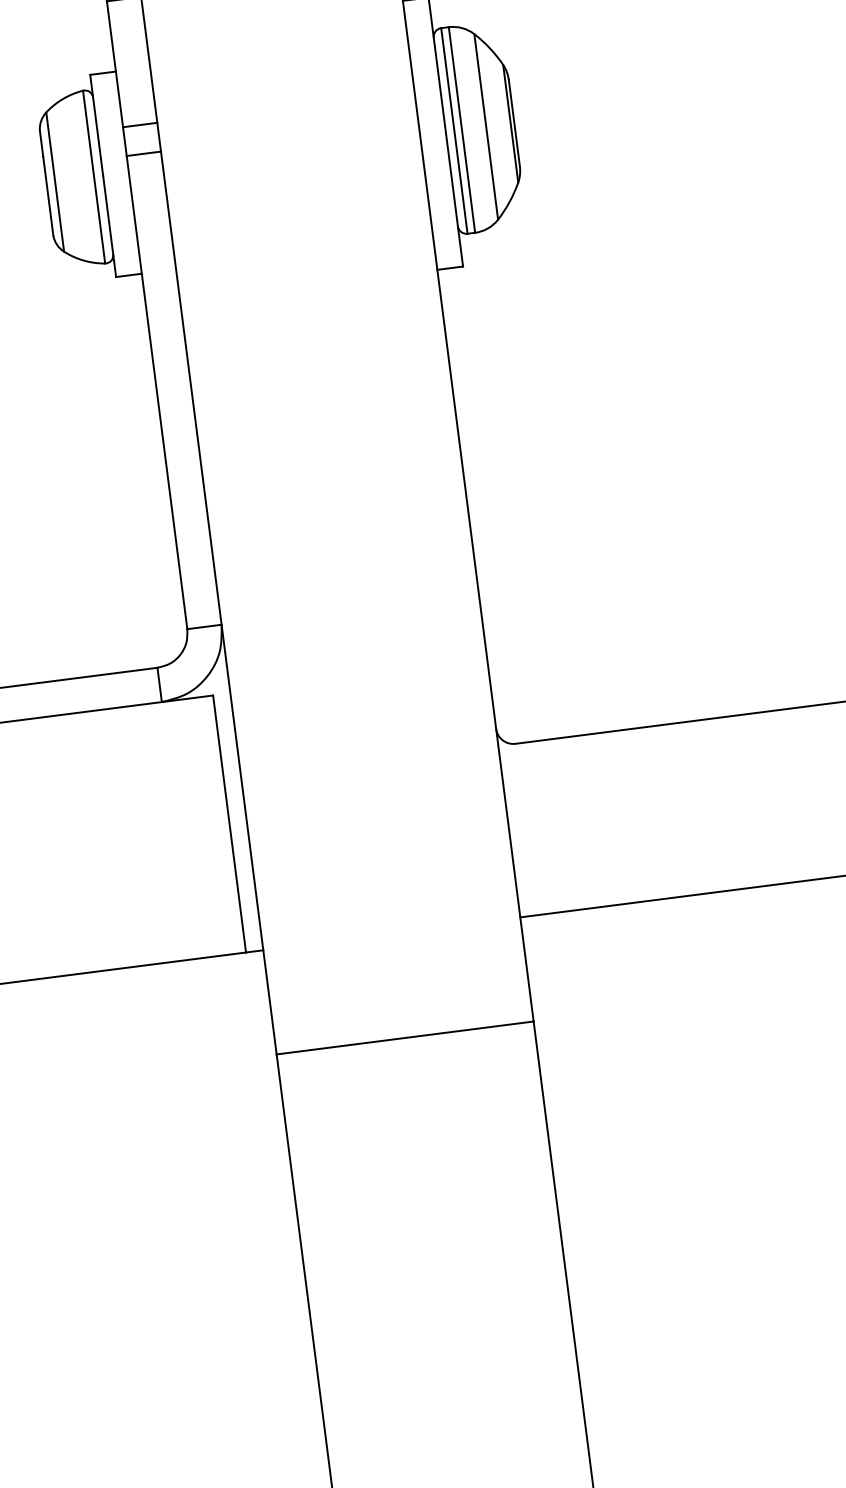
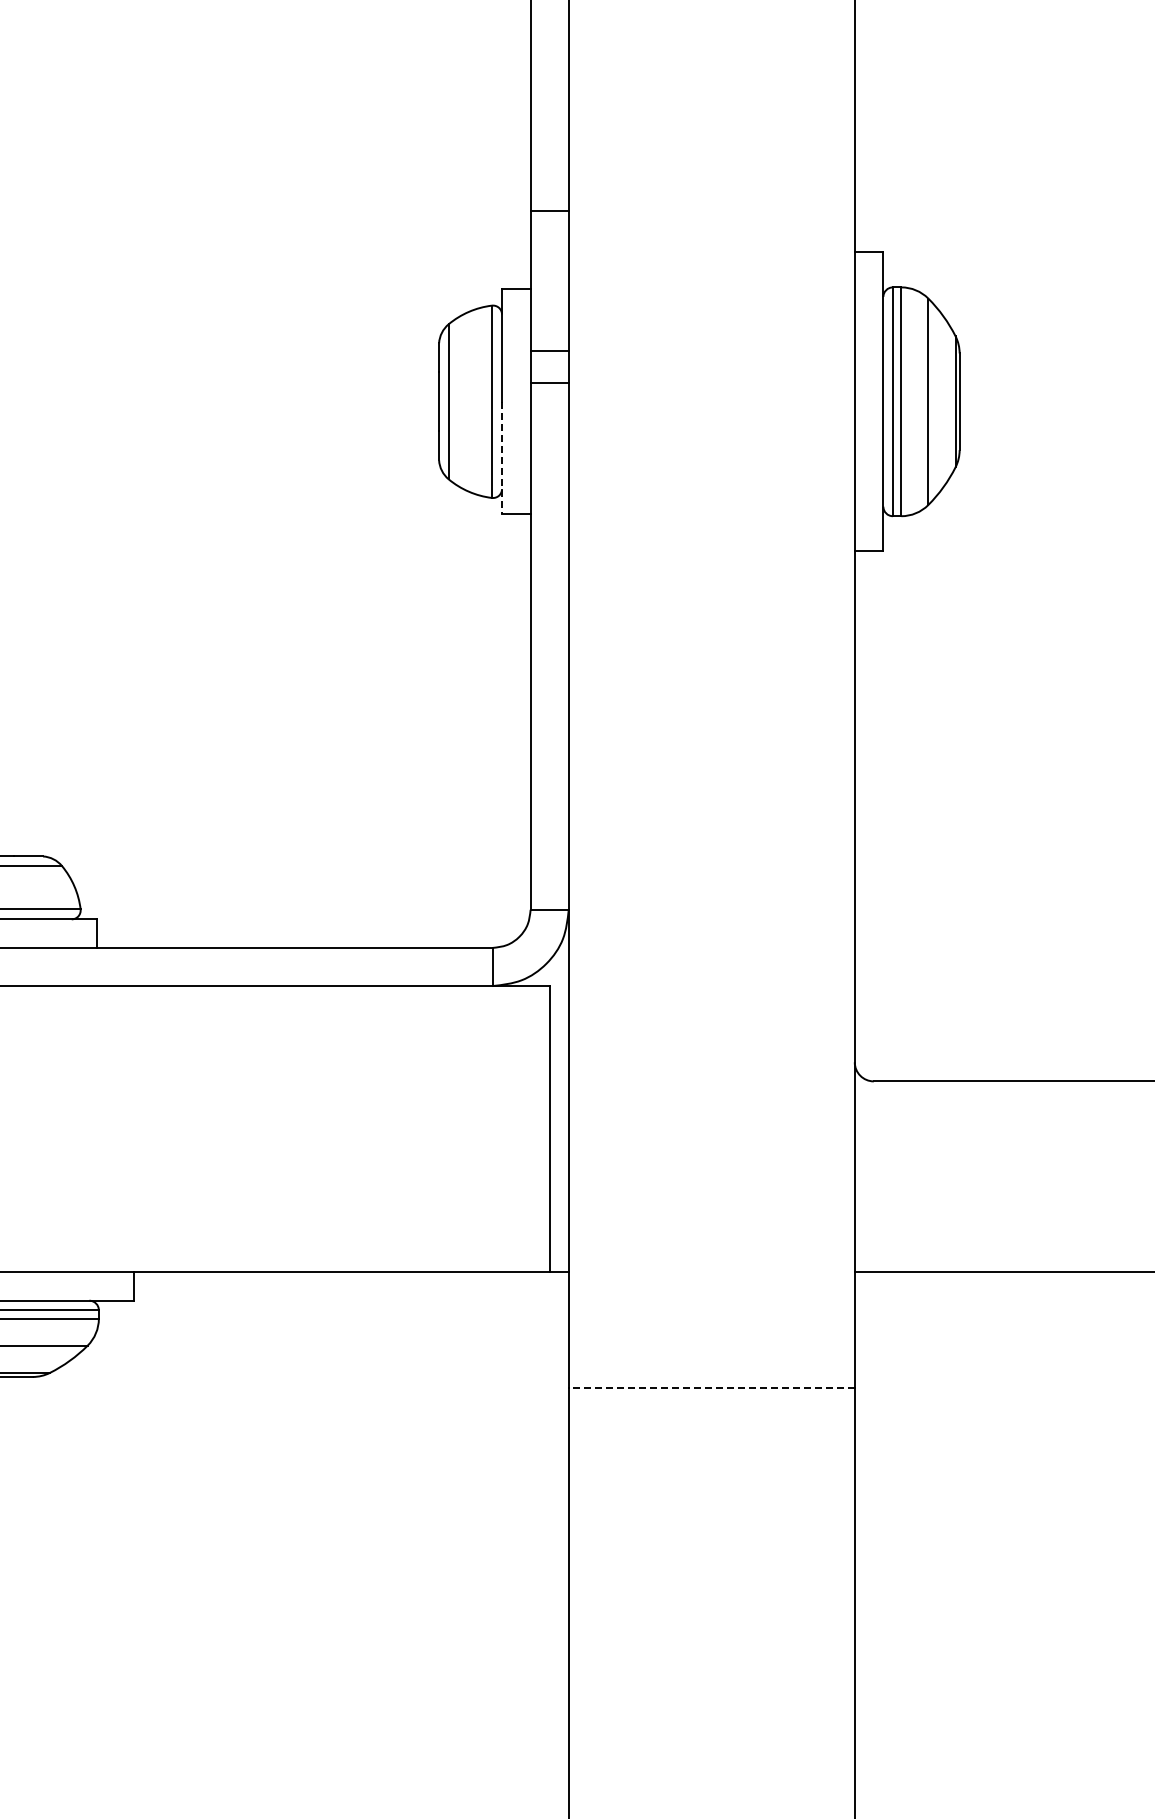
line: (110, 226) -> (502, 458), solid -> dashed
line: (404, 1038) -> (711, 1388), solid -> dashed

